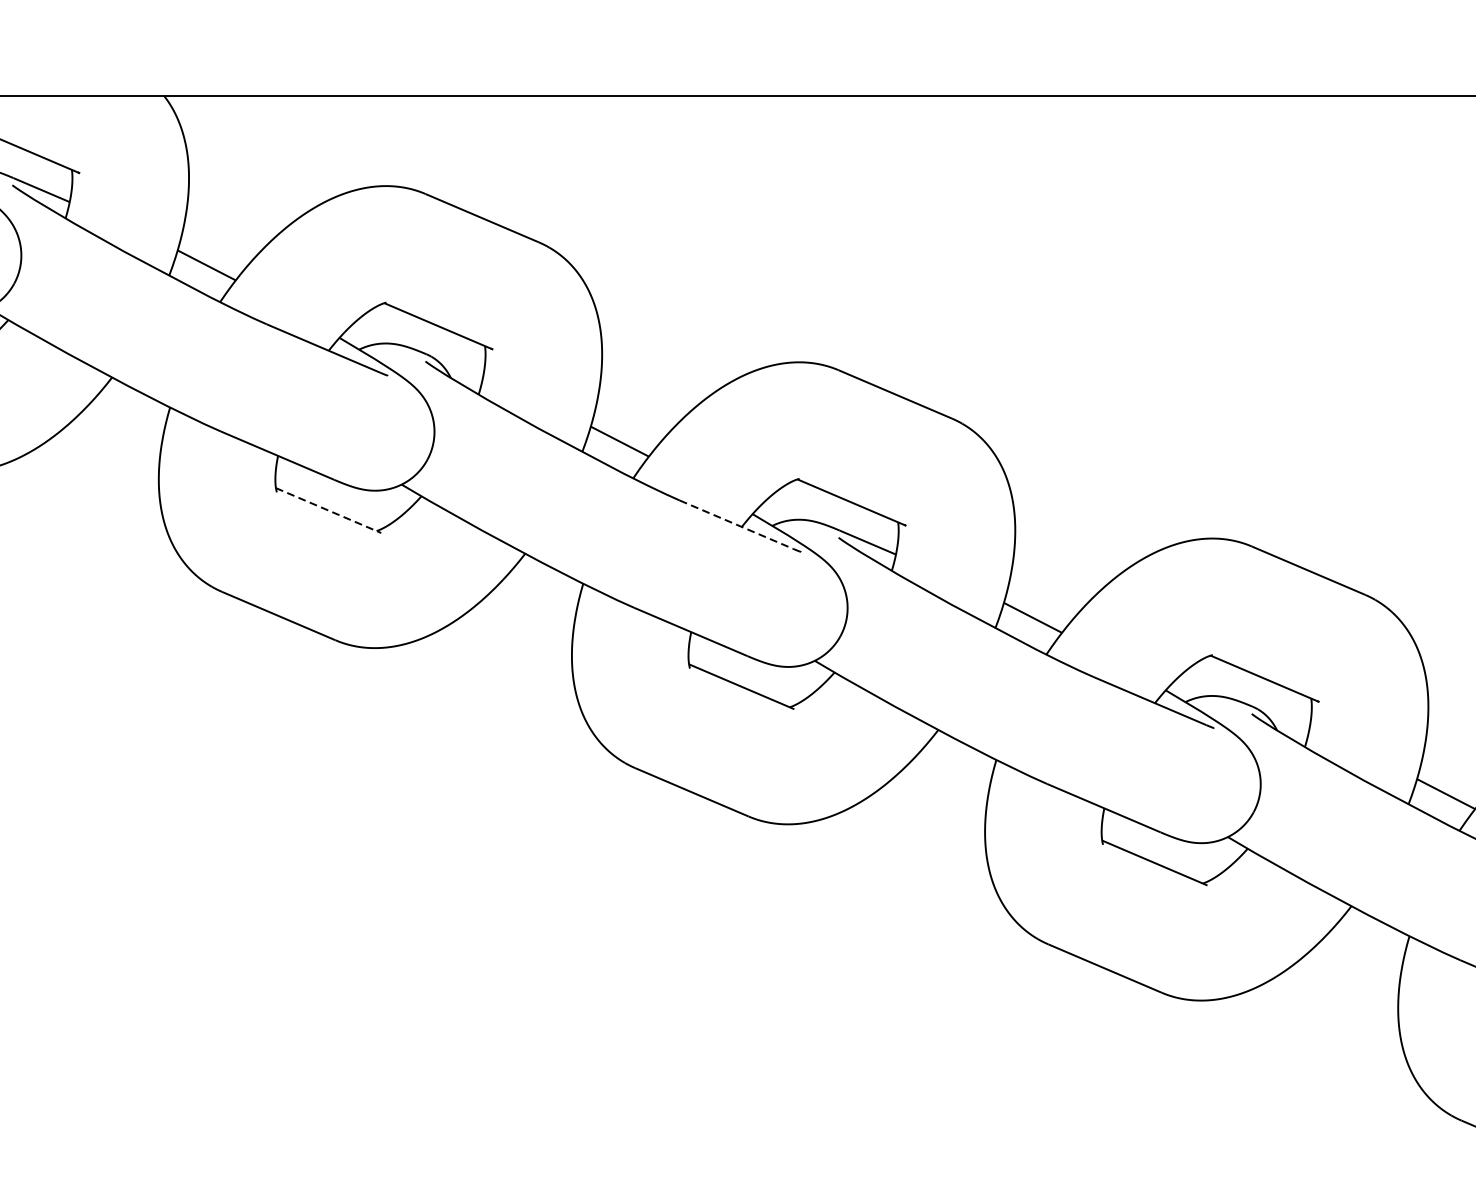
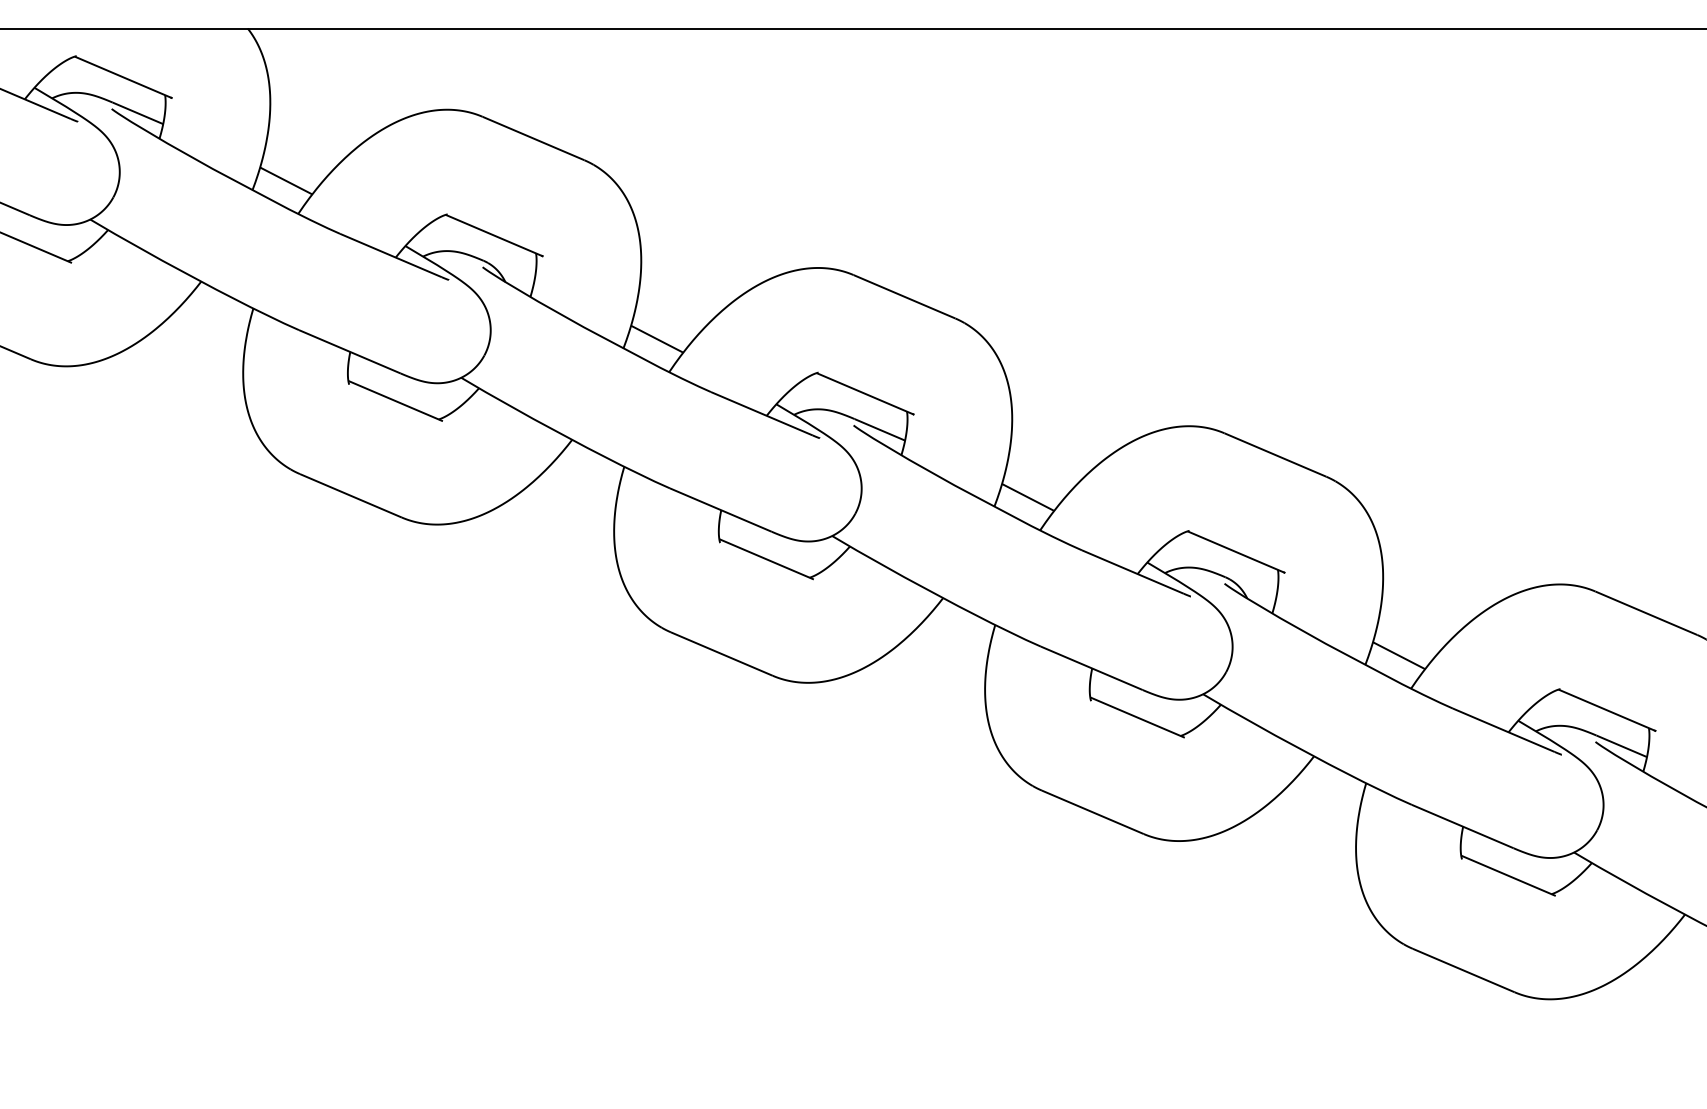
line: (329, 511) -> (396, 401), dashed -> solid
line: (737, 524) -> (762, 413), dashed -> solid

